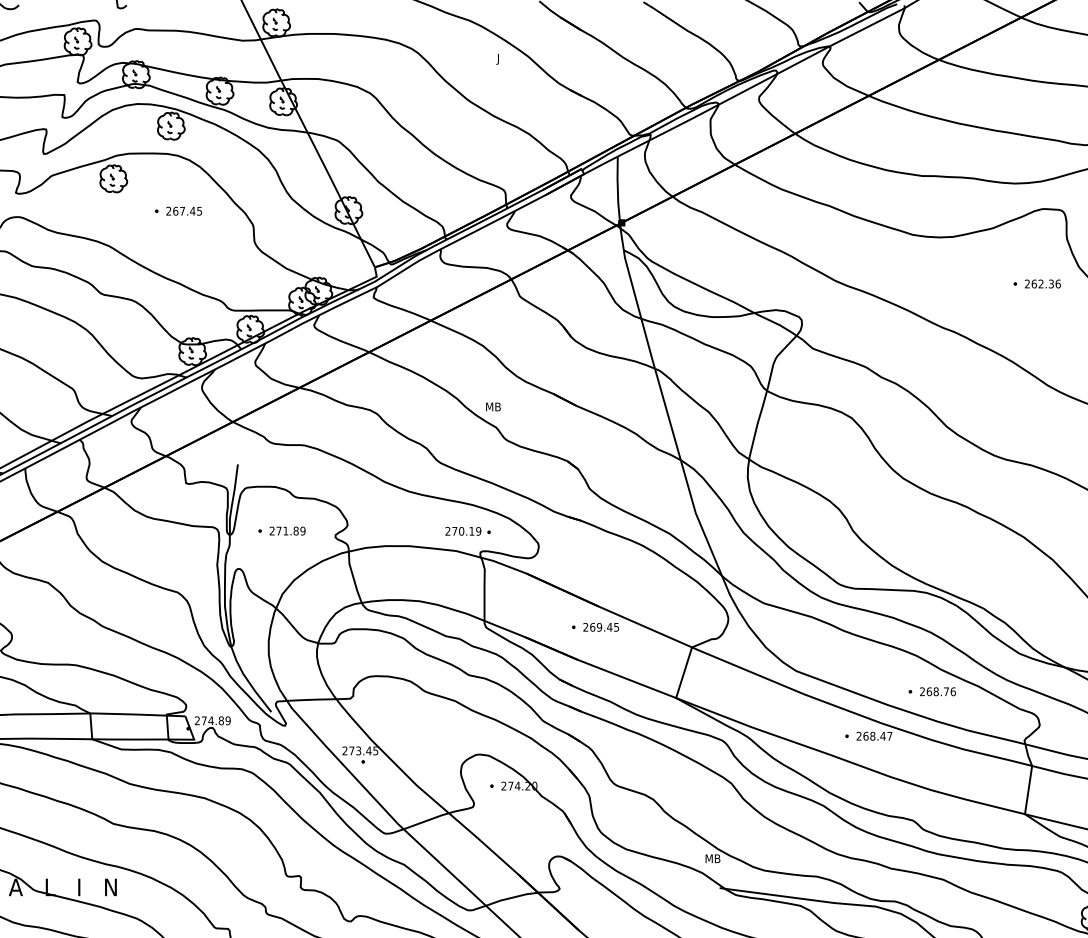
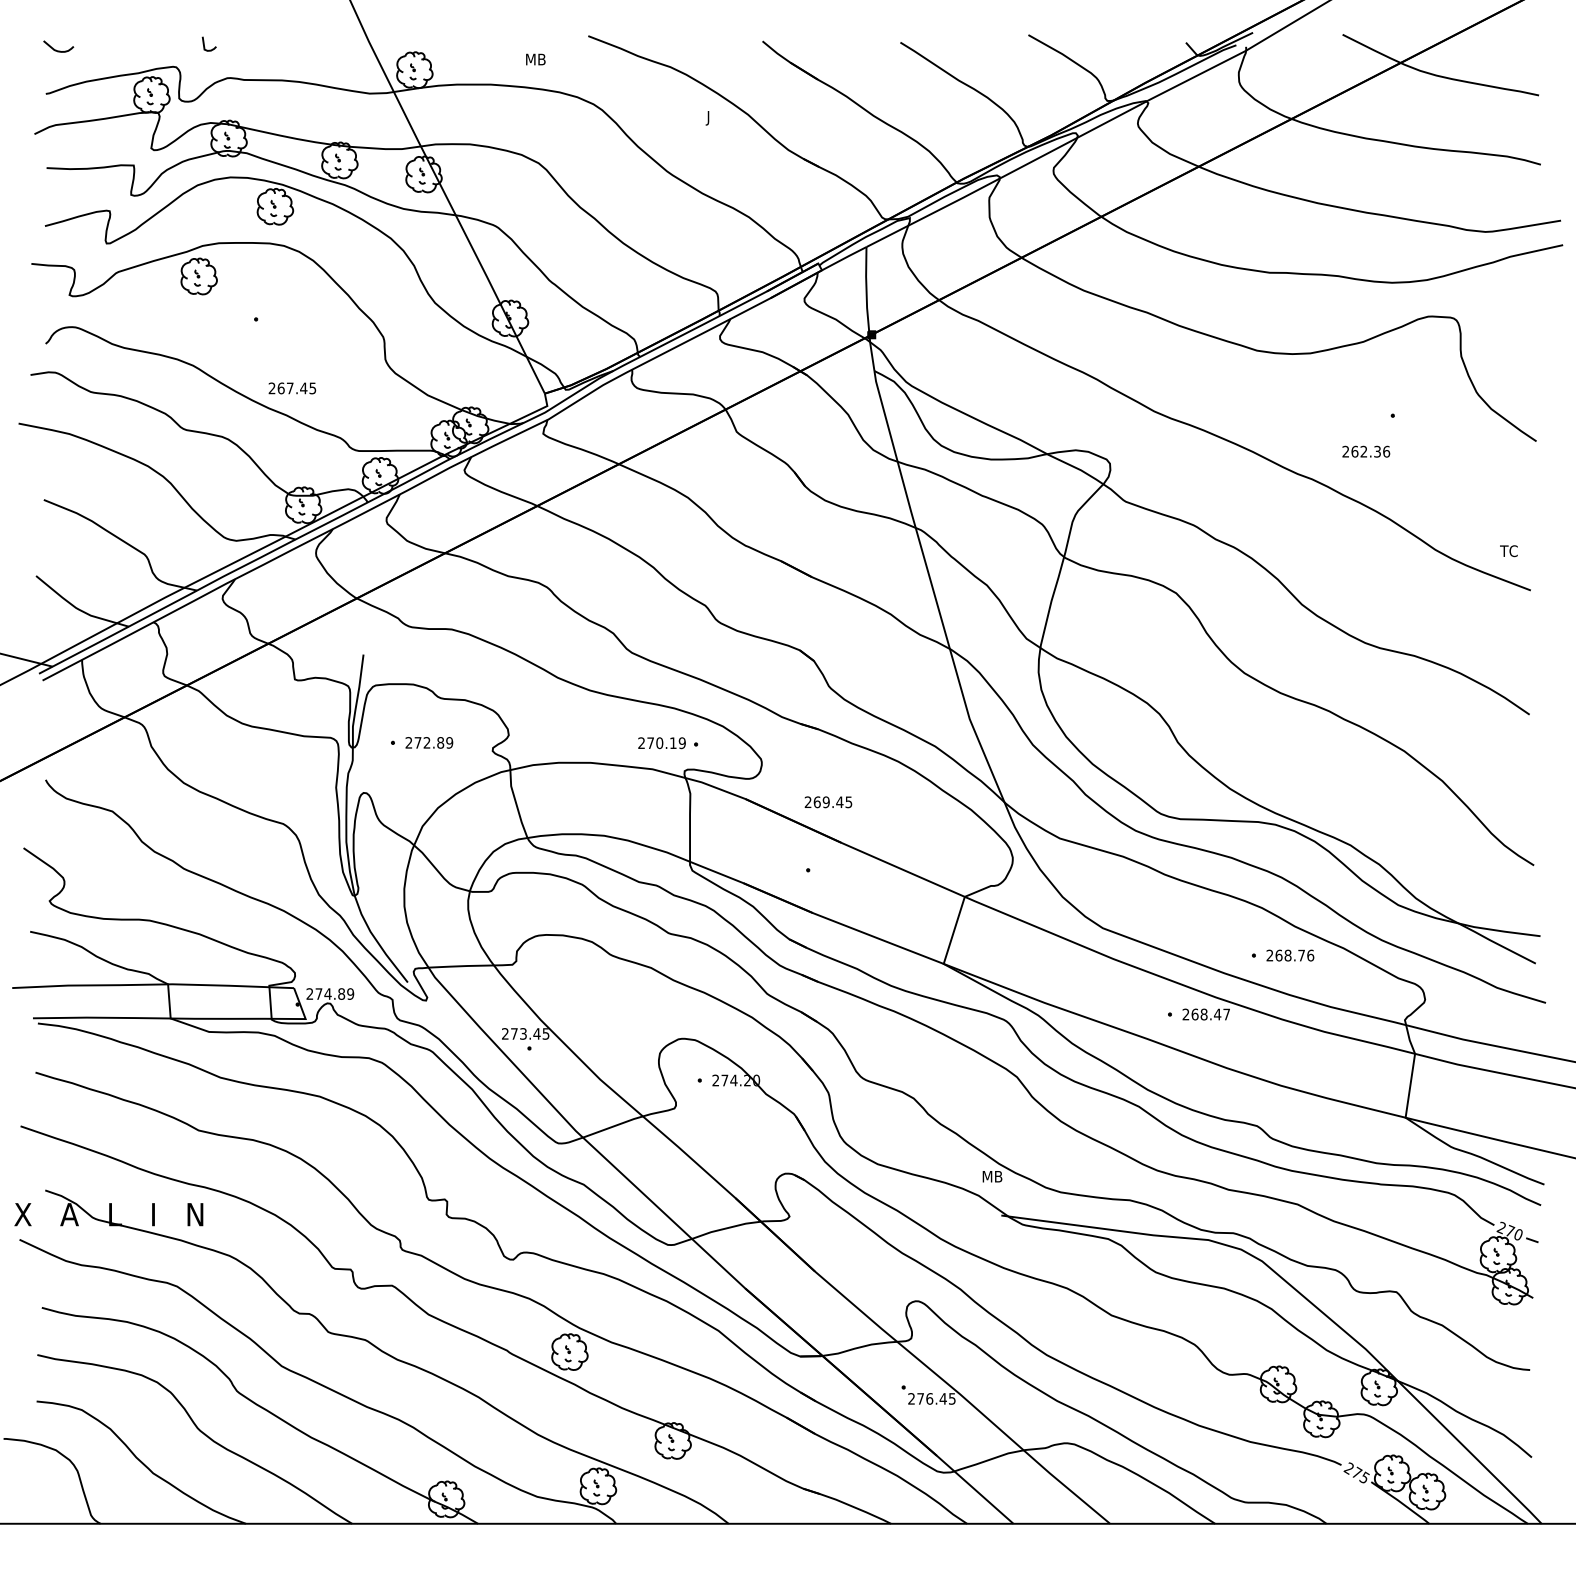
text: (184, 211) -> (292, 388), moved
text: (1043, 283) -> (1366, 451), moved
text: (493, 406) -> (535, 59), moved
text: (285, 530) -> (426, 742), 271.89 -> 272.89
text: (601, 627) -> (828, 802), moved

